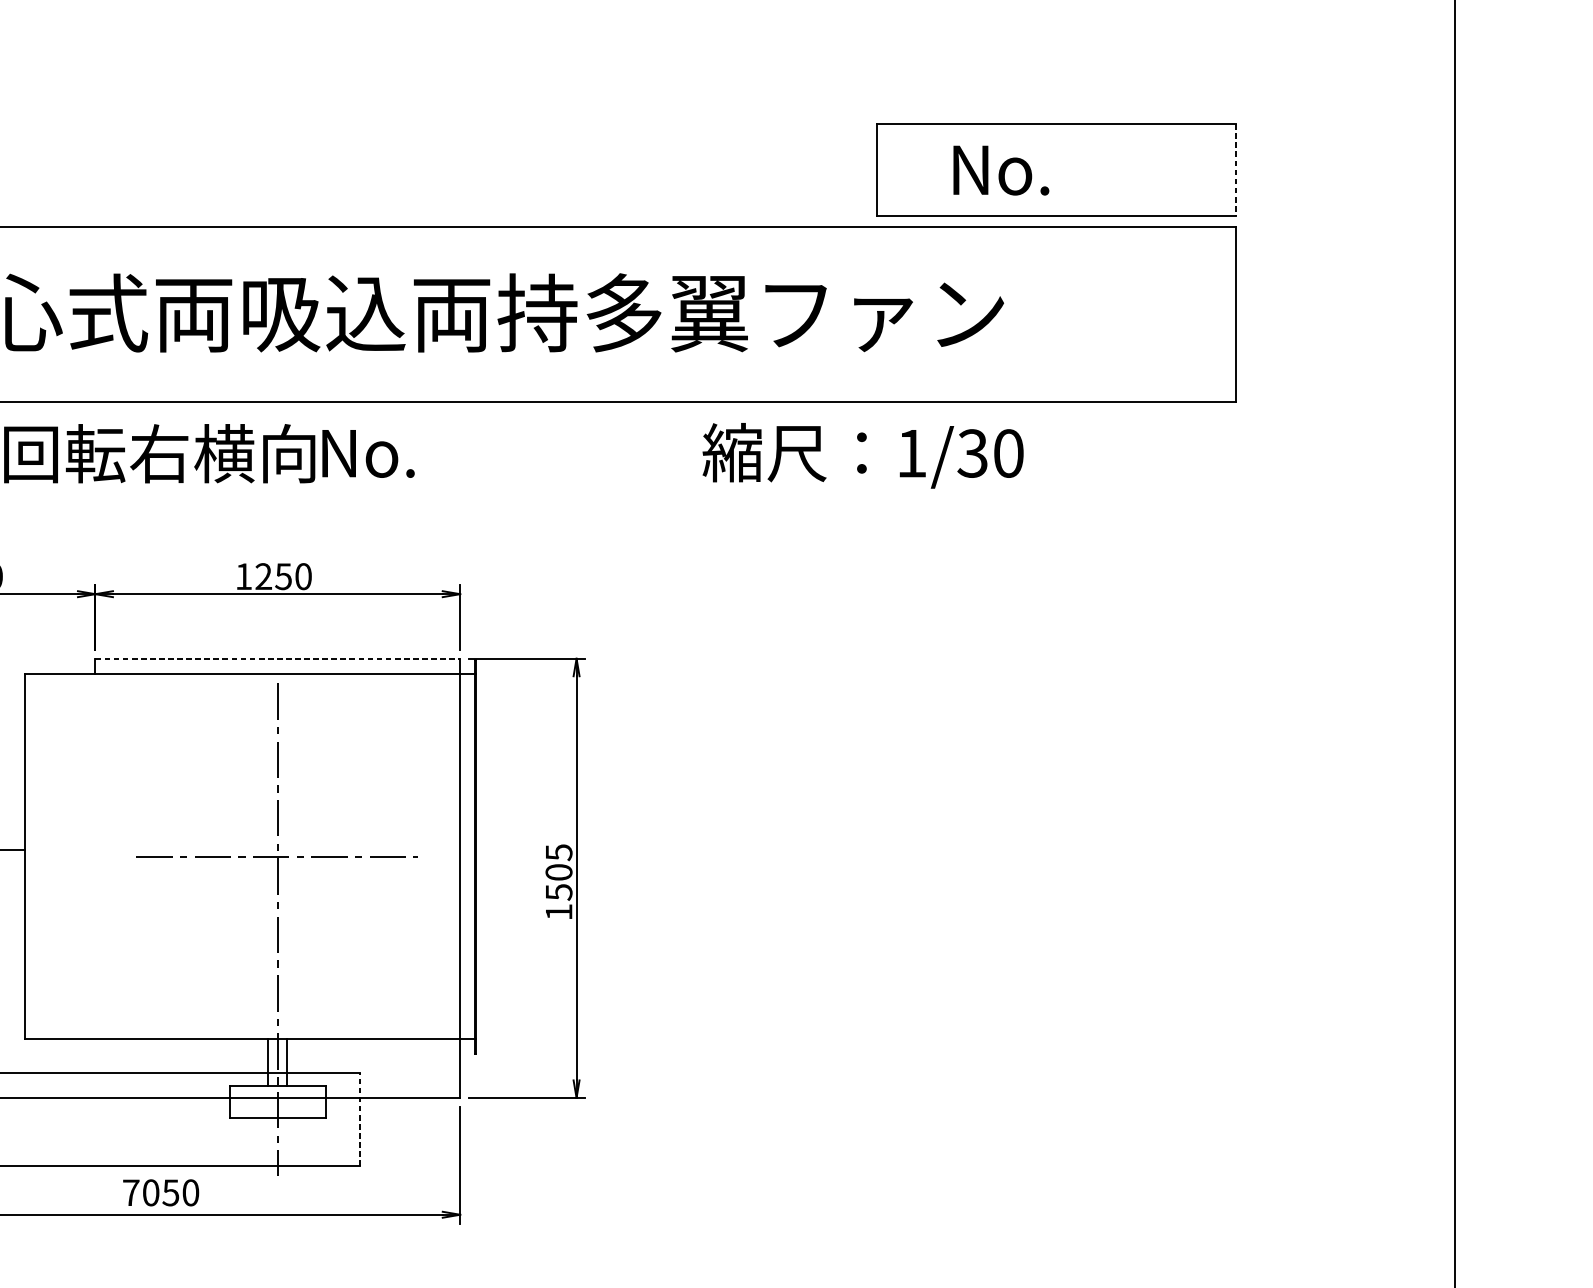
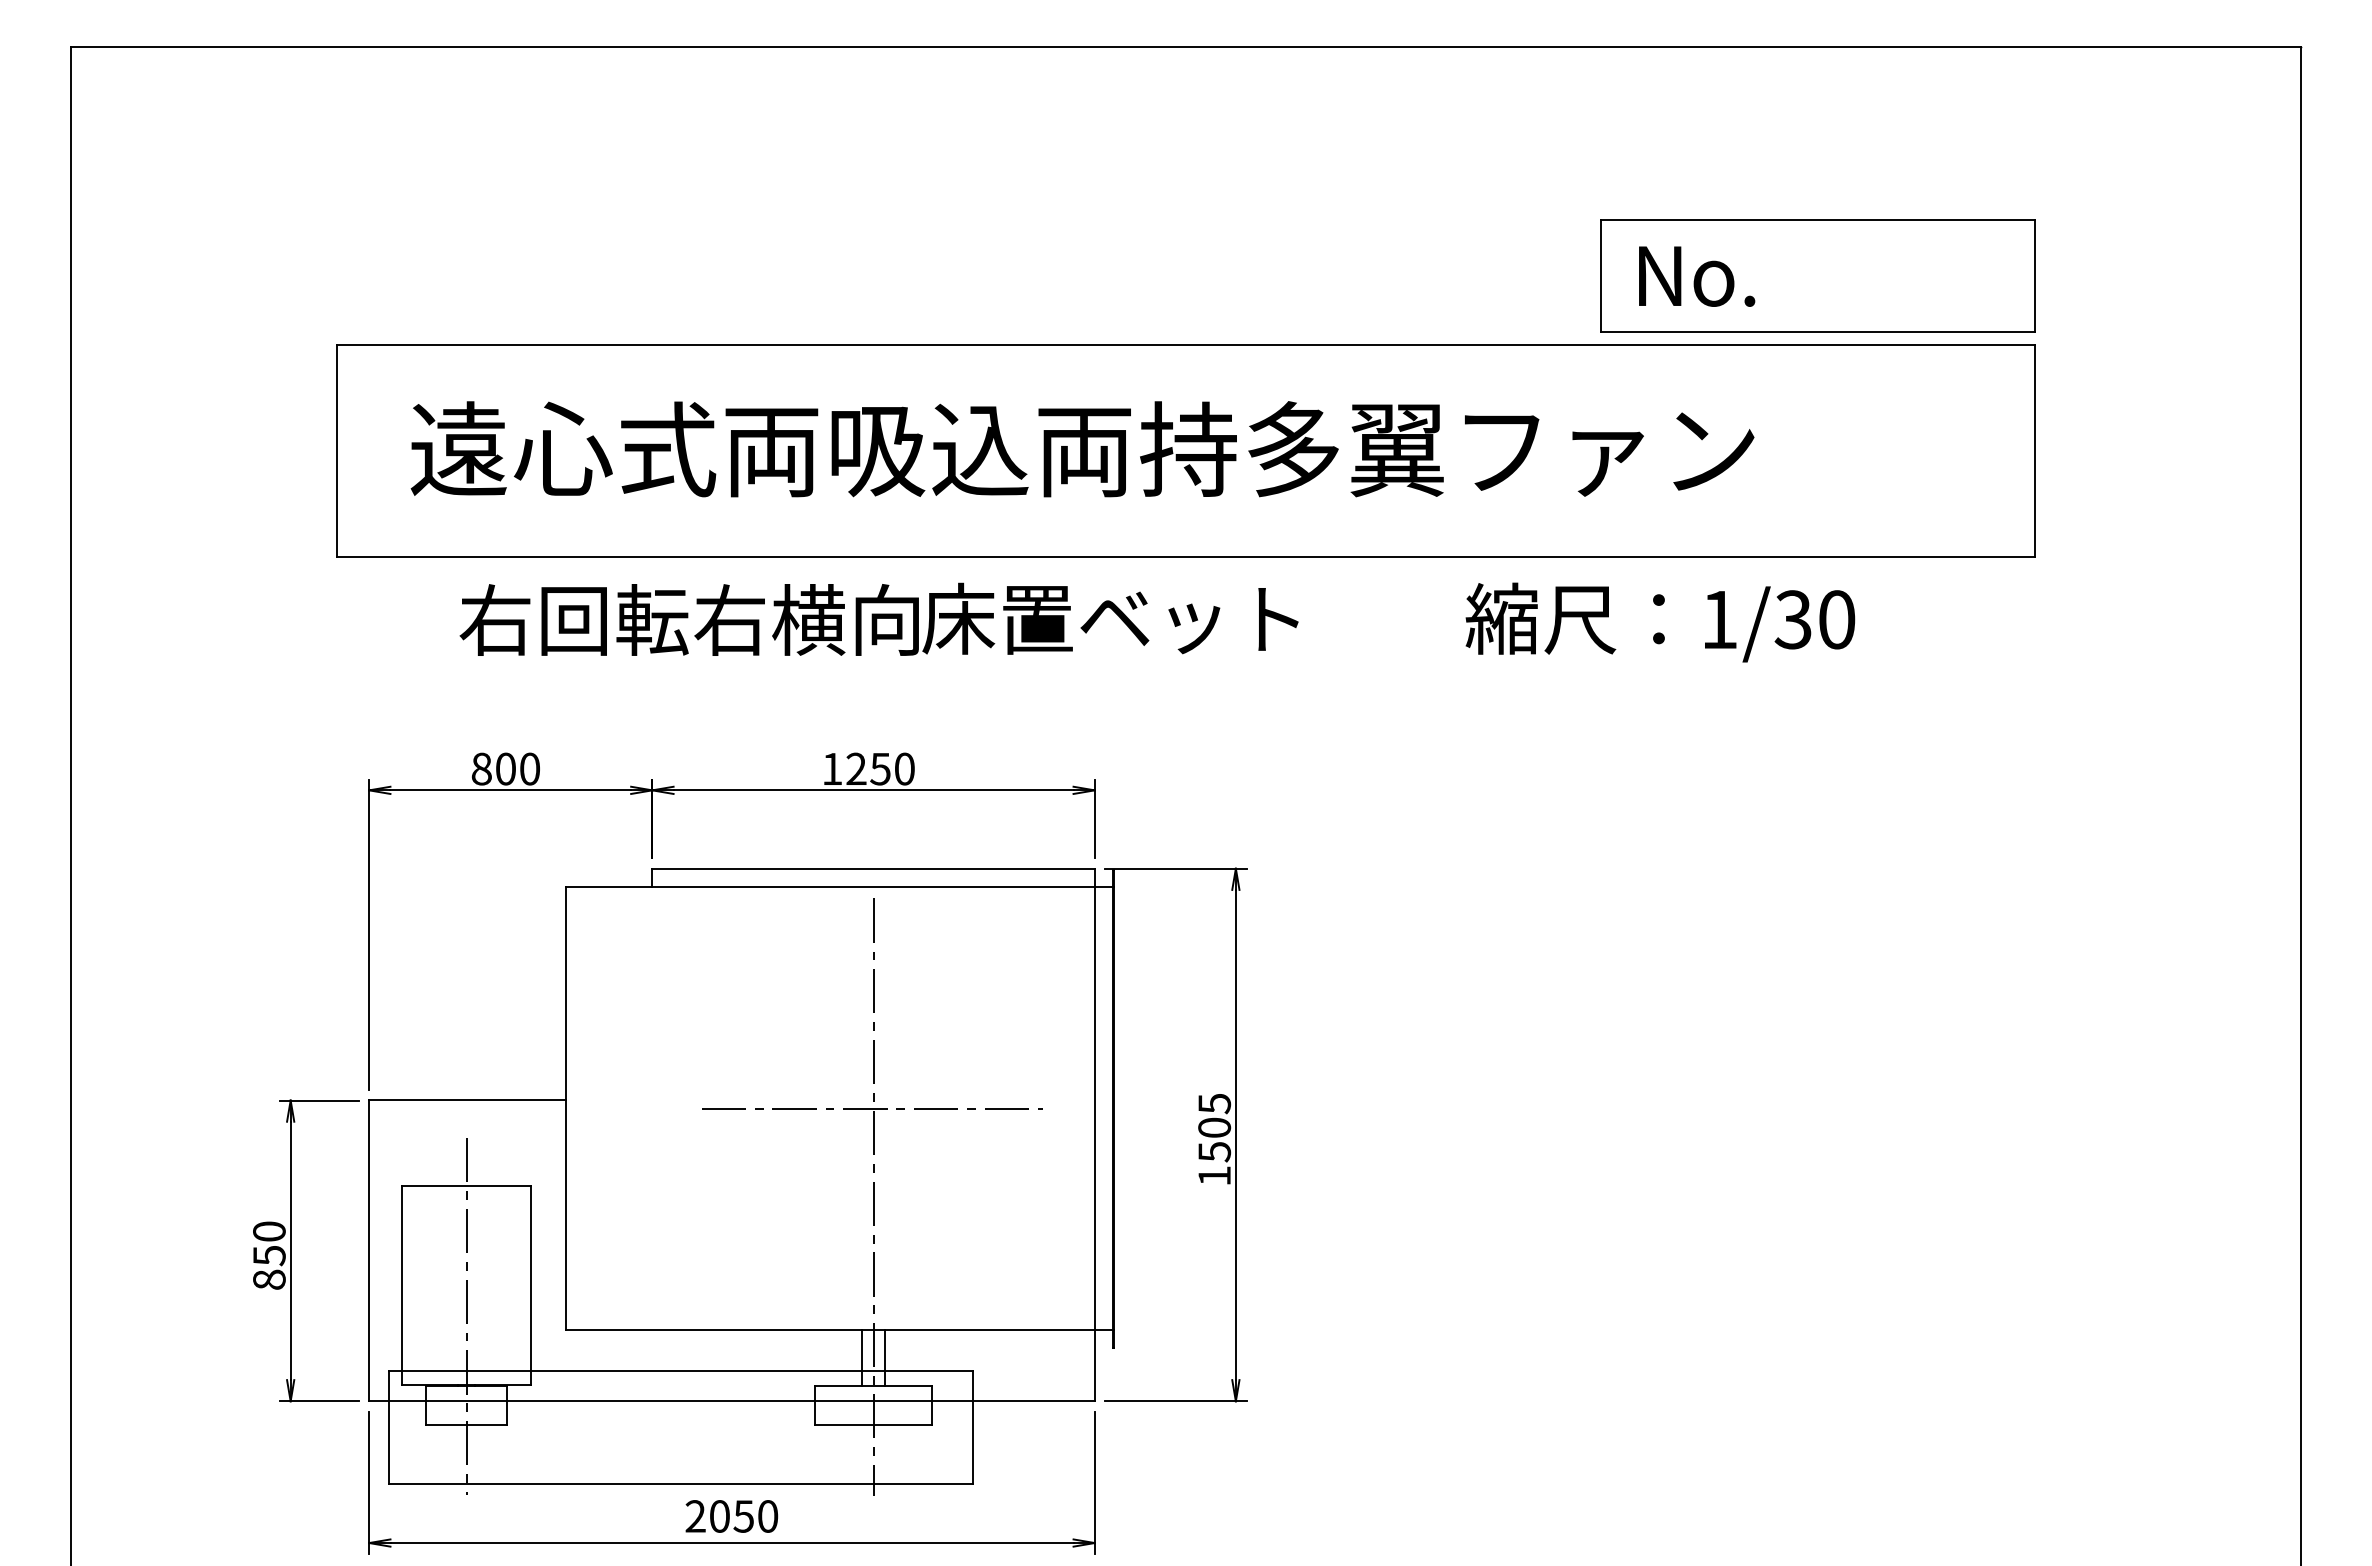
text: (1001, 170) -> (1697, 276), moved
line: (1235, 170) -> (2035, 276), dashed -> solid
text: (473, 452) -> (1110, 618), No. -> 床置ベット
text: (863, 455) -> (1660, 622), moved
line: (278, 658) -> (874, 868), dashed -> solid
line: (359, 1119) -> (972, 1427), dashed -> solid
text: (131, 1192) -> (695, 1516), 7050 -> 2050

